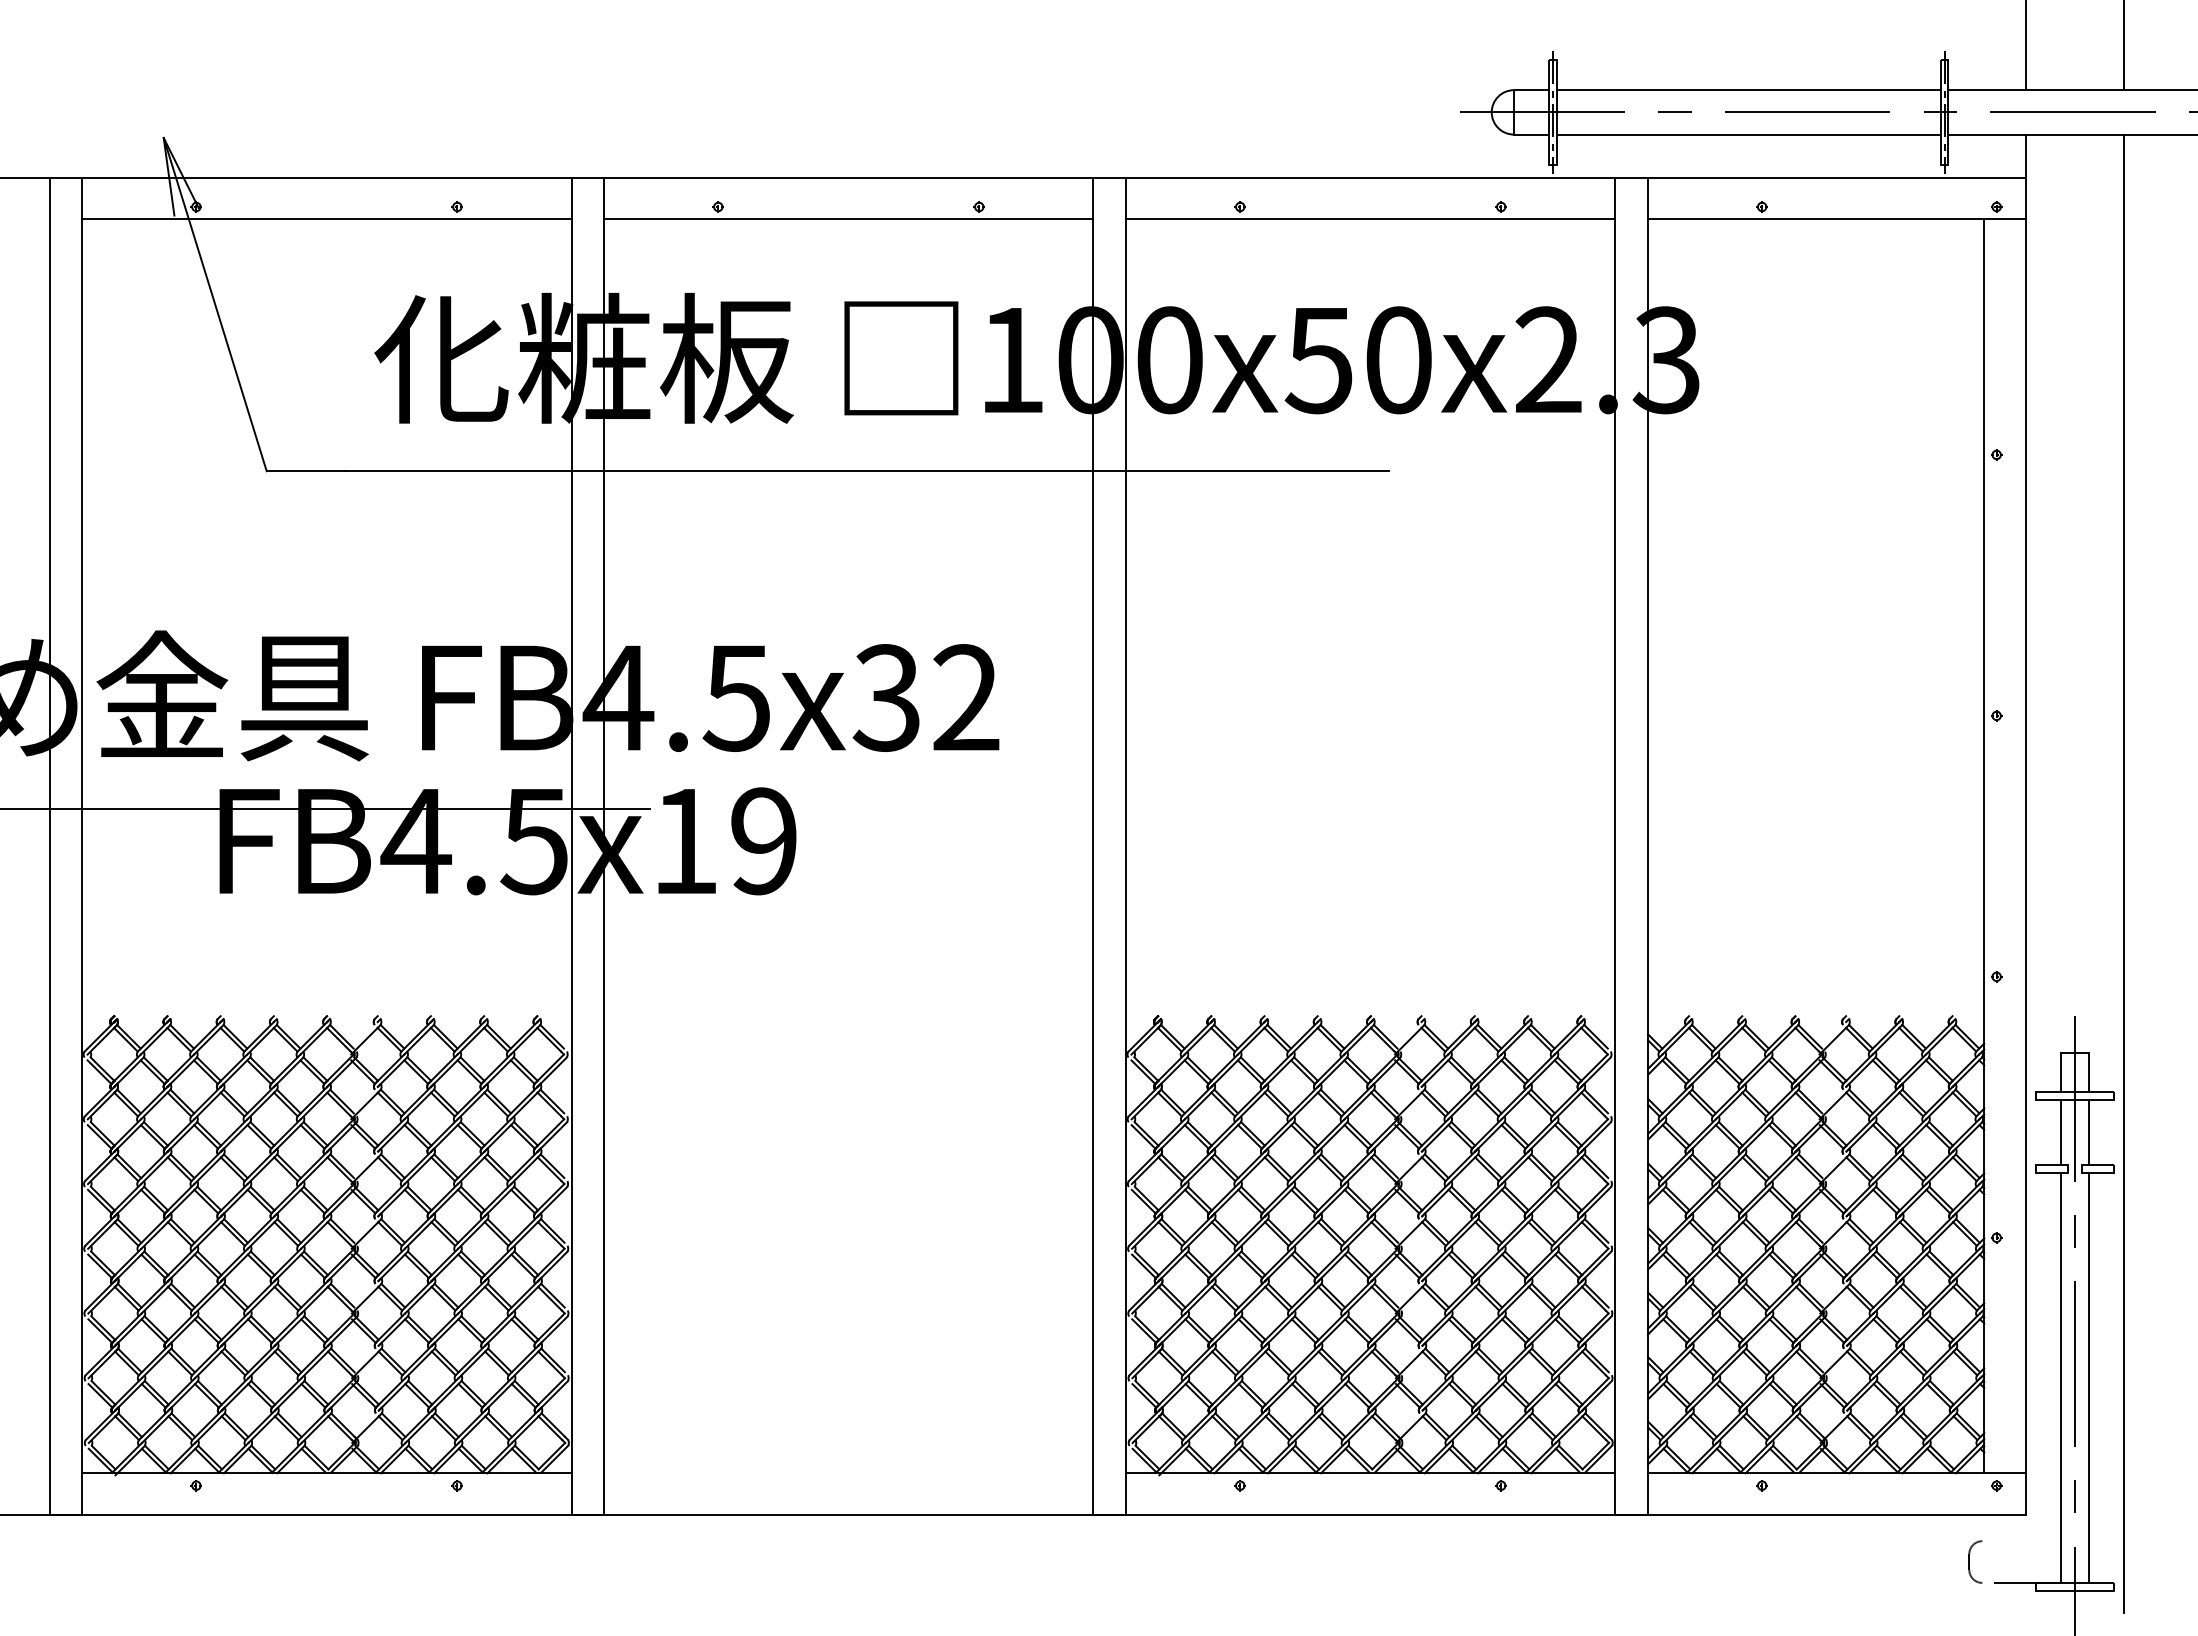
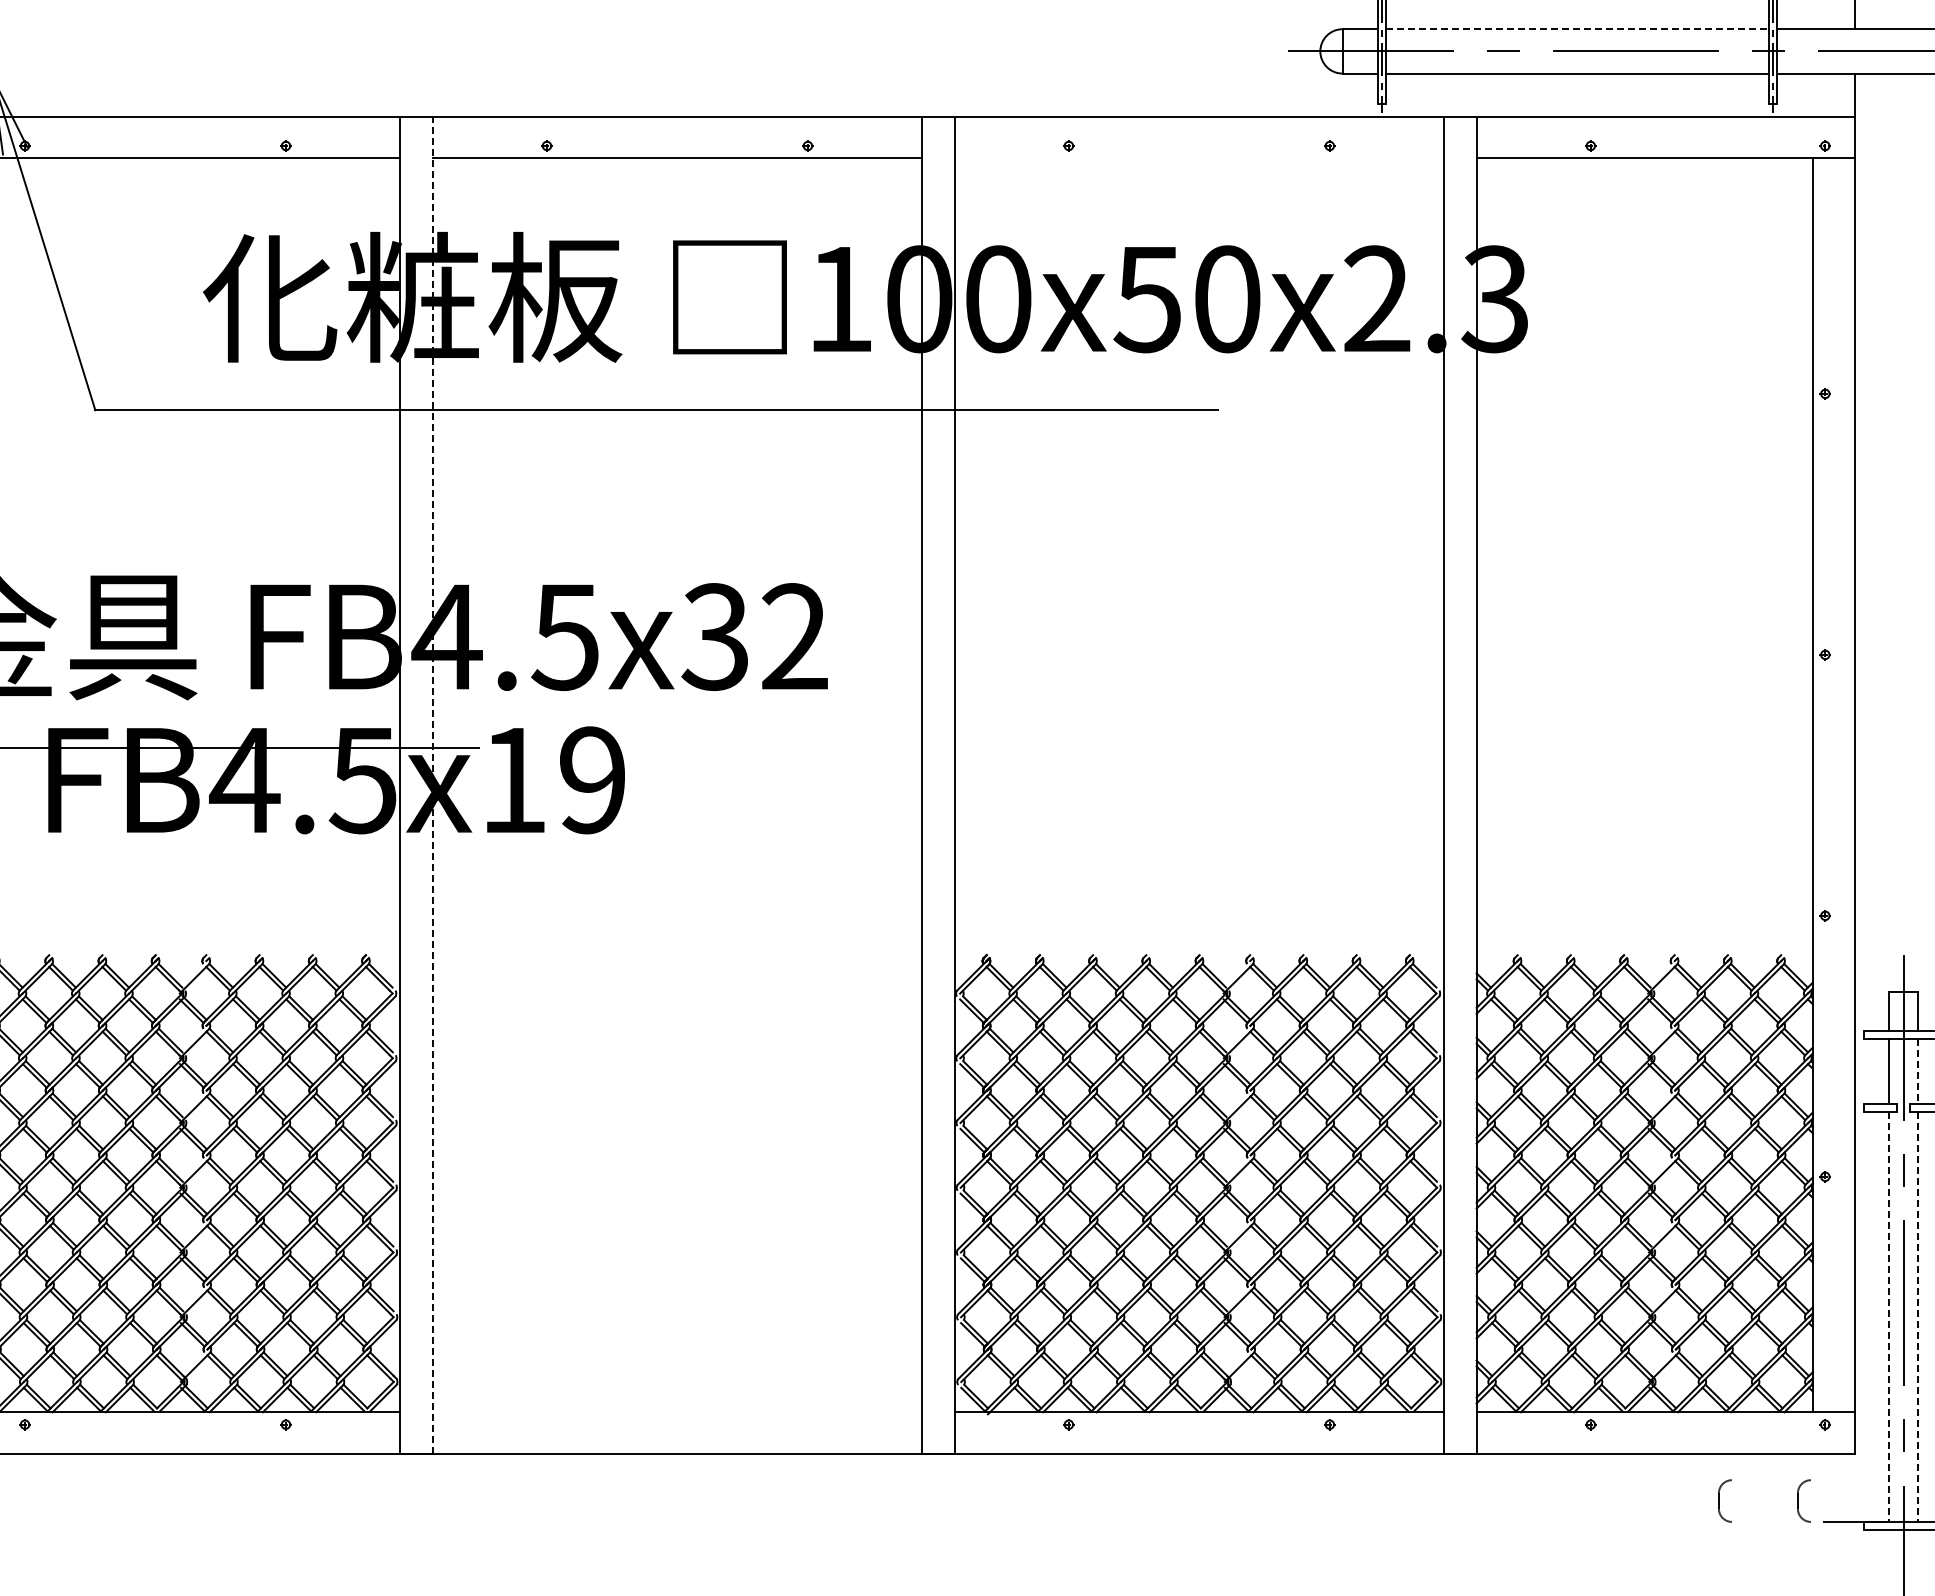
line: (1748, 90) -> (1577, 29), solid -> dashed
line: (1370, 219) -> (1199, 158), removed
line: (604, 846) -> (433, 785), solid -> dashed
line: (2089, 1132) -> (1918, 1071), solid -> dashed
line: (2060, 1378) -> (1889, 1317), solid -> dashed
line: (2089, 1378) -> (1918, 1317), solid -> dashed
part: (1896, 1561) -> (1725, 1500), added

